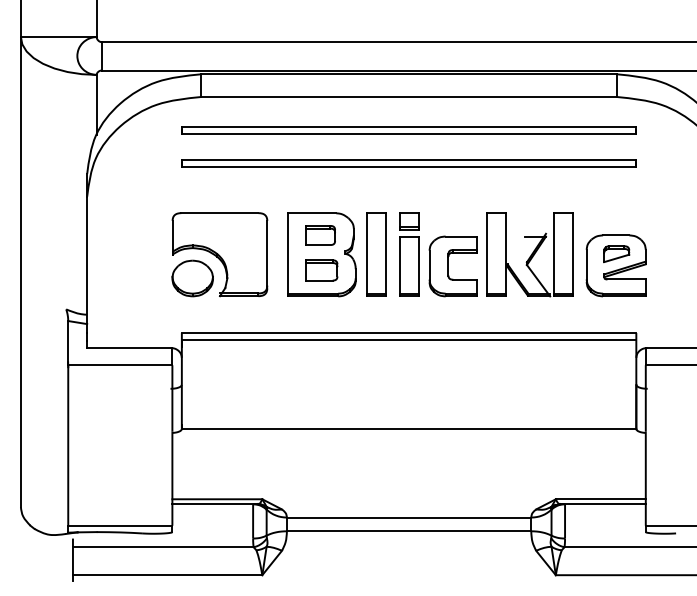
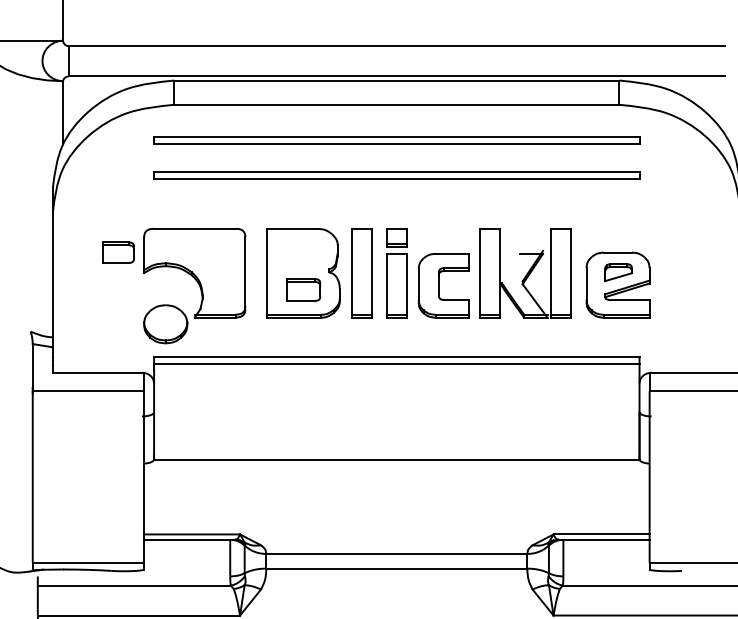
part: (320, 235) -> (118, 252), moved
part: (192, 278) -> (165, 324), moved

